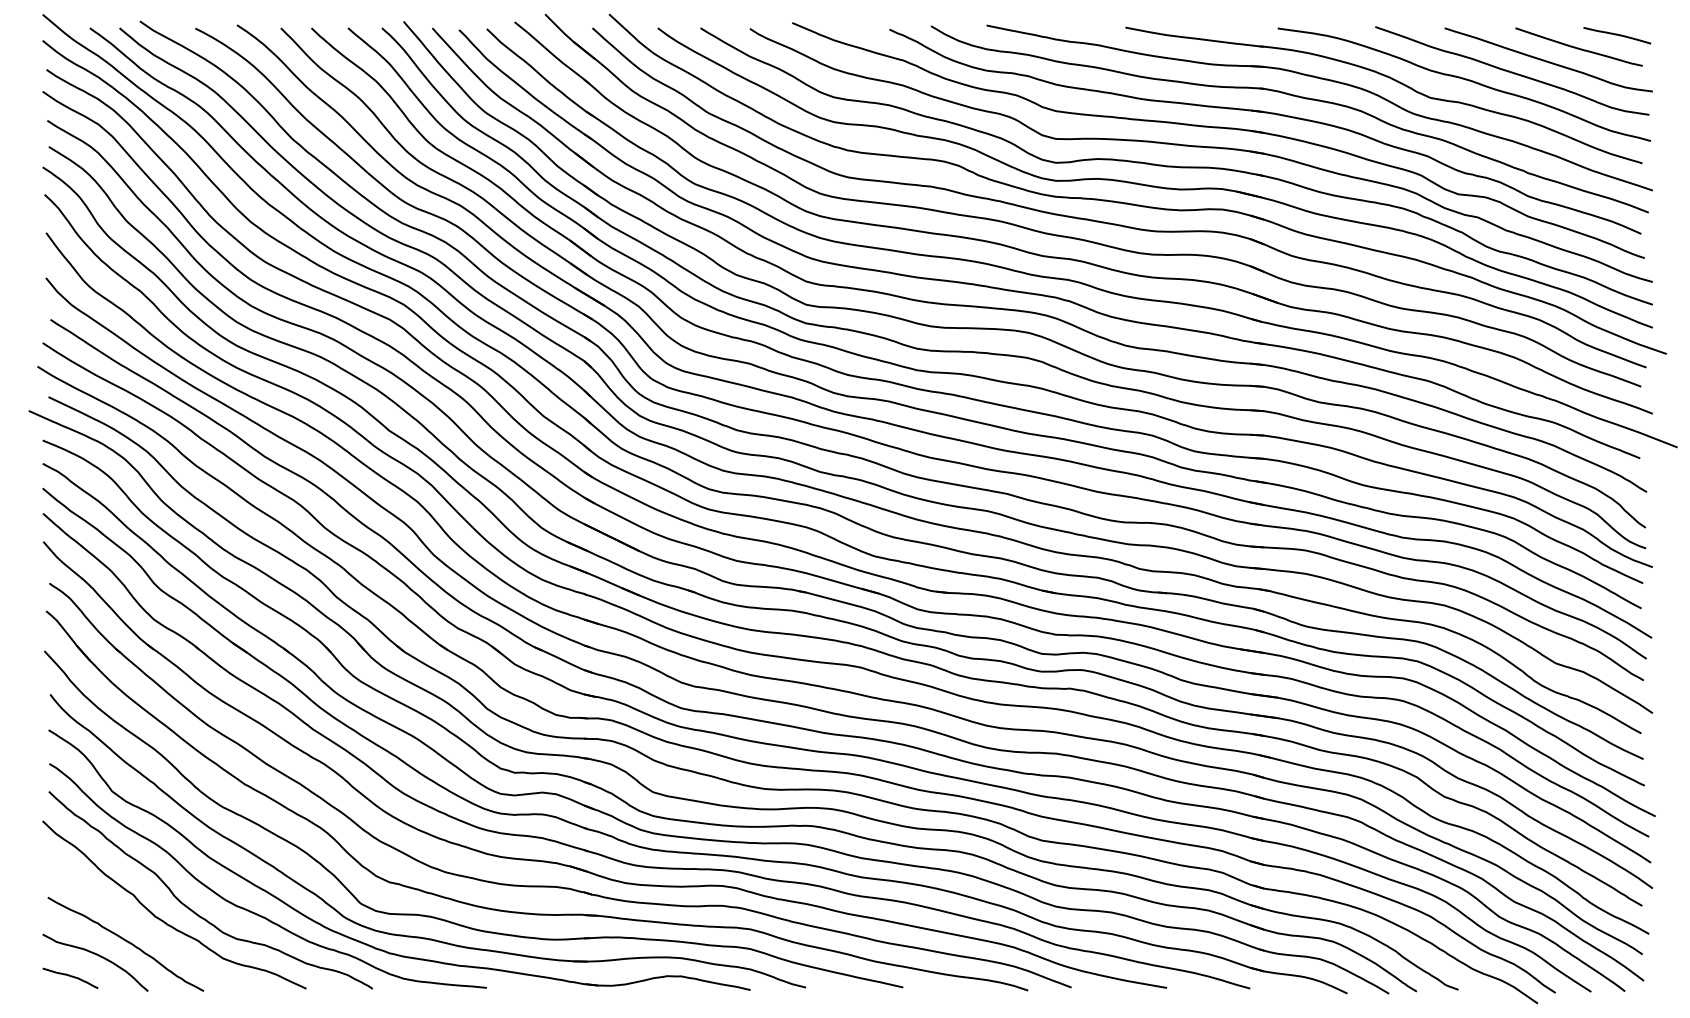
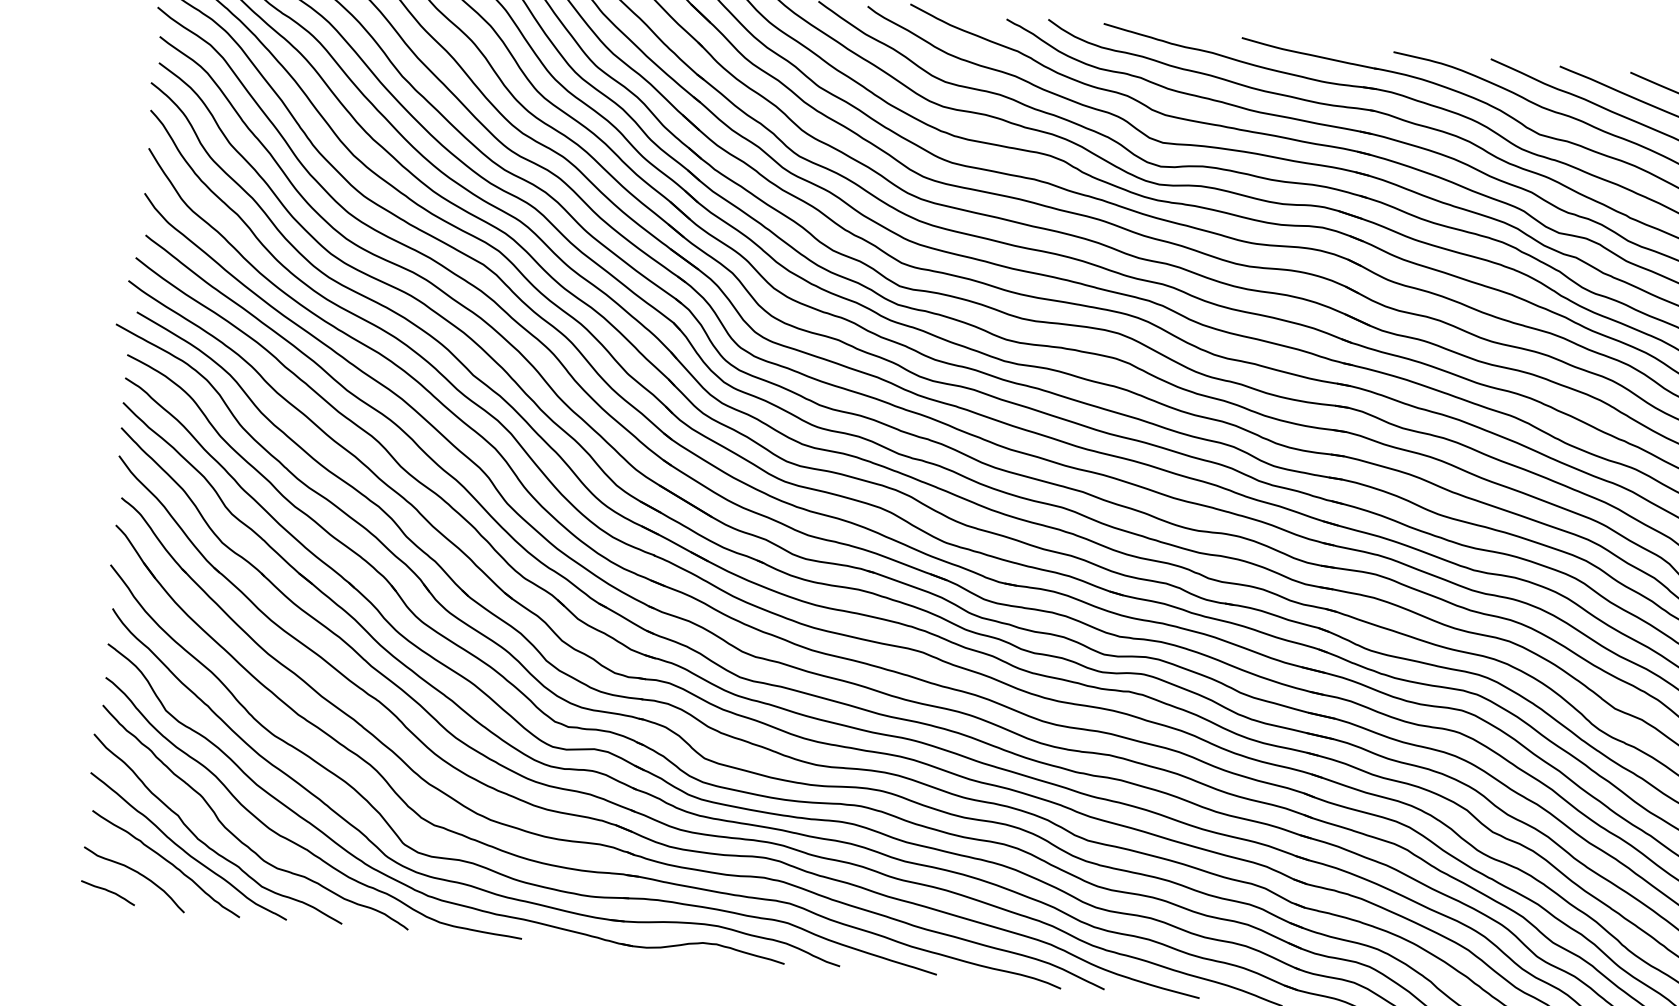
curve: (144, 929) -> (186, 850), added

